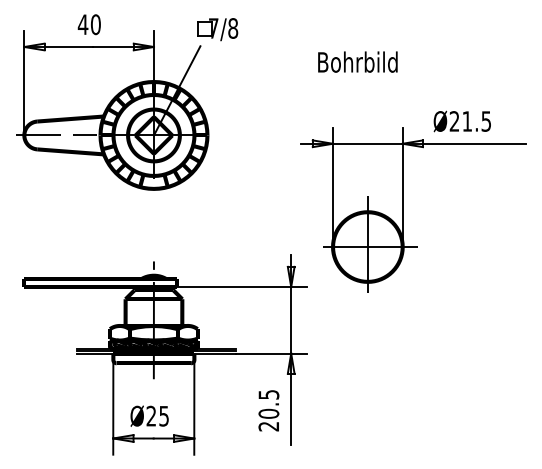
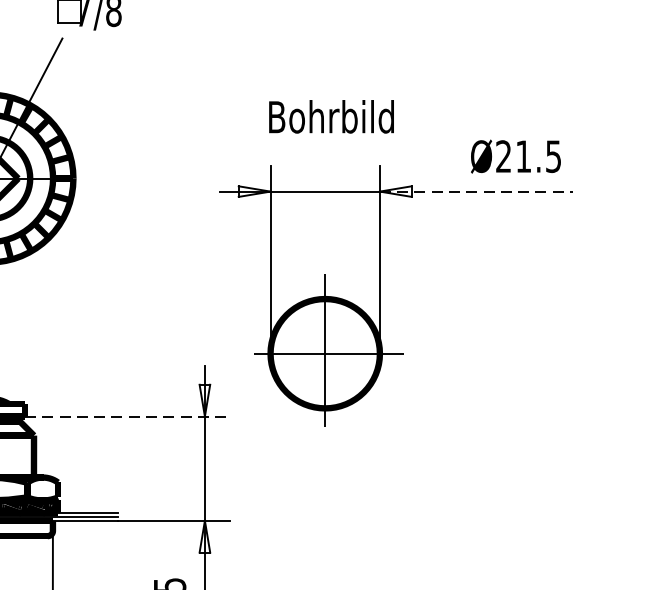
text: (357, 61) -> (330, 115), moved
text: (461, 121) -> (514, 156), moved
line: (464, 143) -> (476, 191), solid -> dashed
line: (242, 287) -> (128, 417), solid -> dashed

